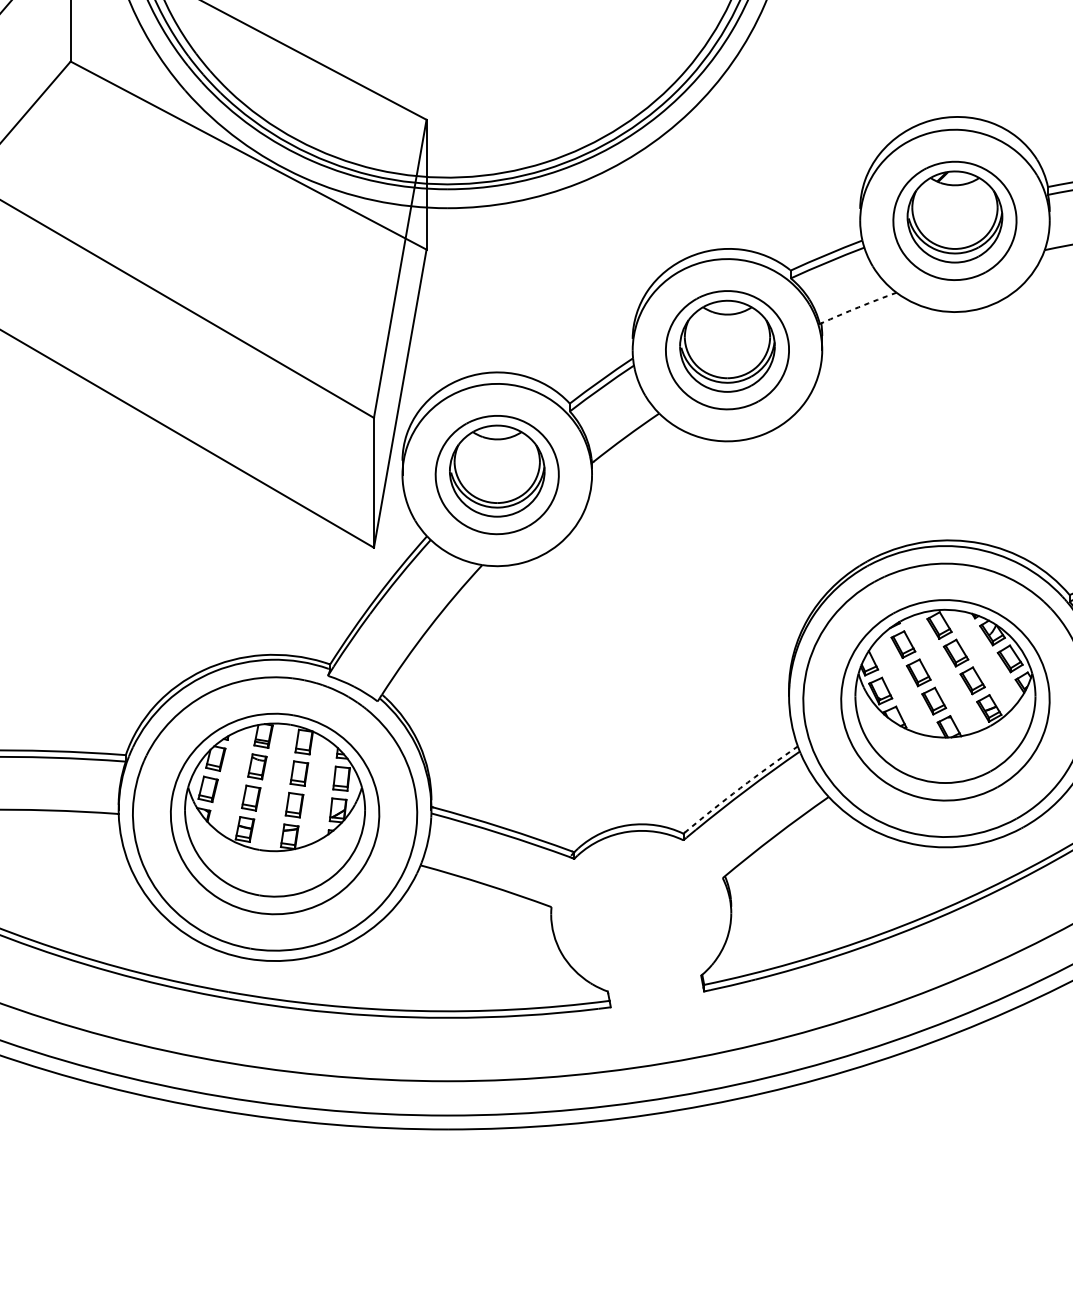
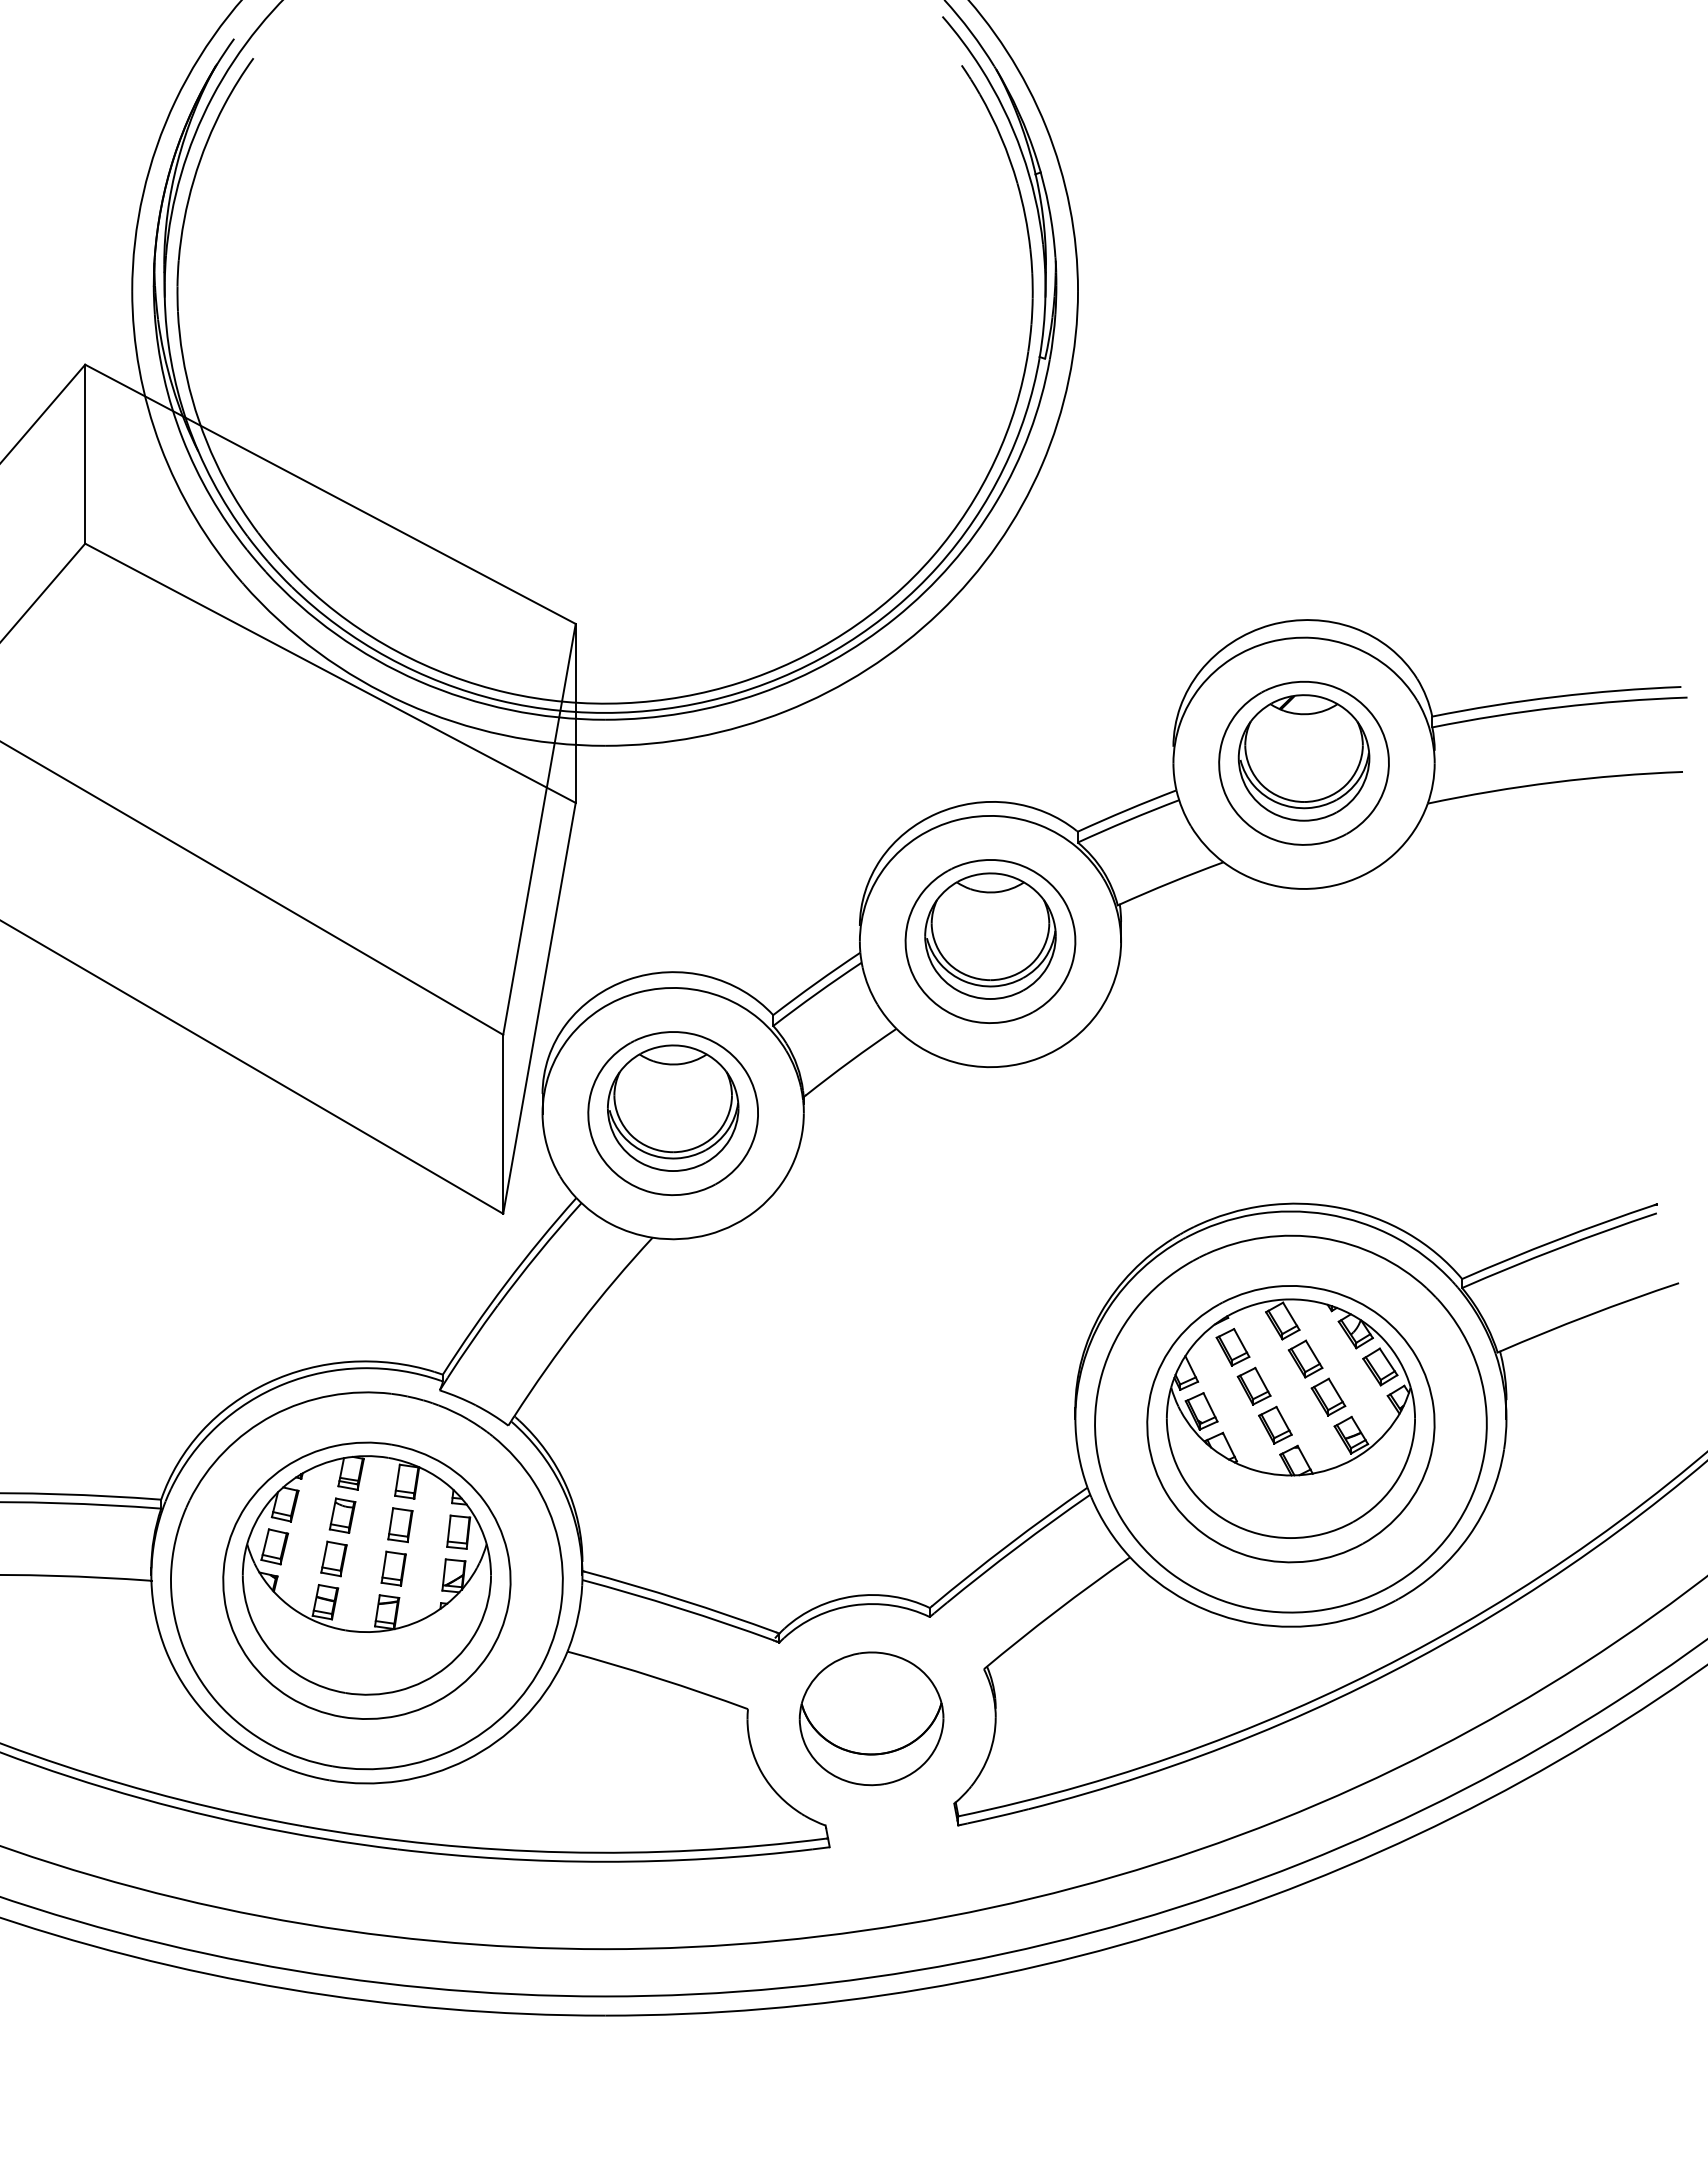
arc: (858, 307) -> (1171, 882), dashed -> solid
arc: (740, 788) -> (1008, 1545), dashed -> solid
part: (641, 913) -> (871, 1718), added

